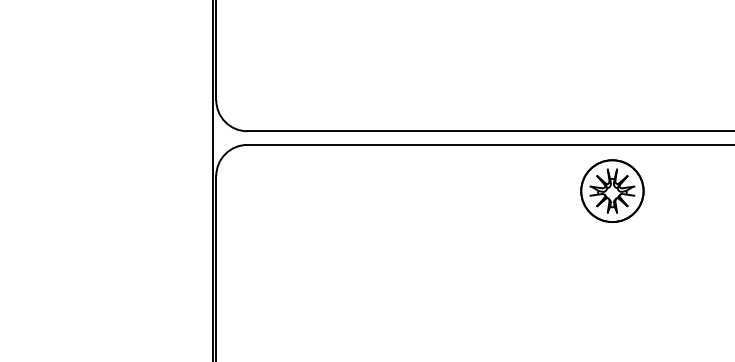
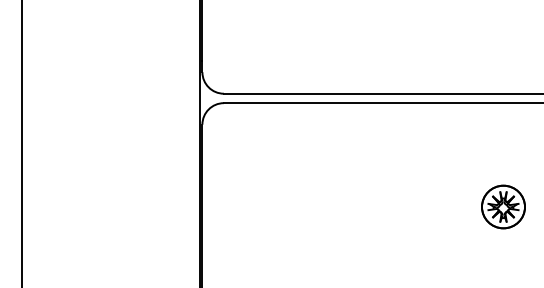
part: (612, 190) -> (503, 206), moved

